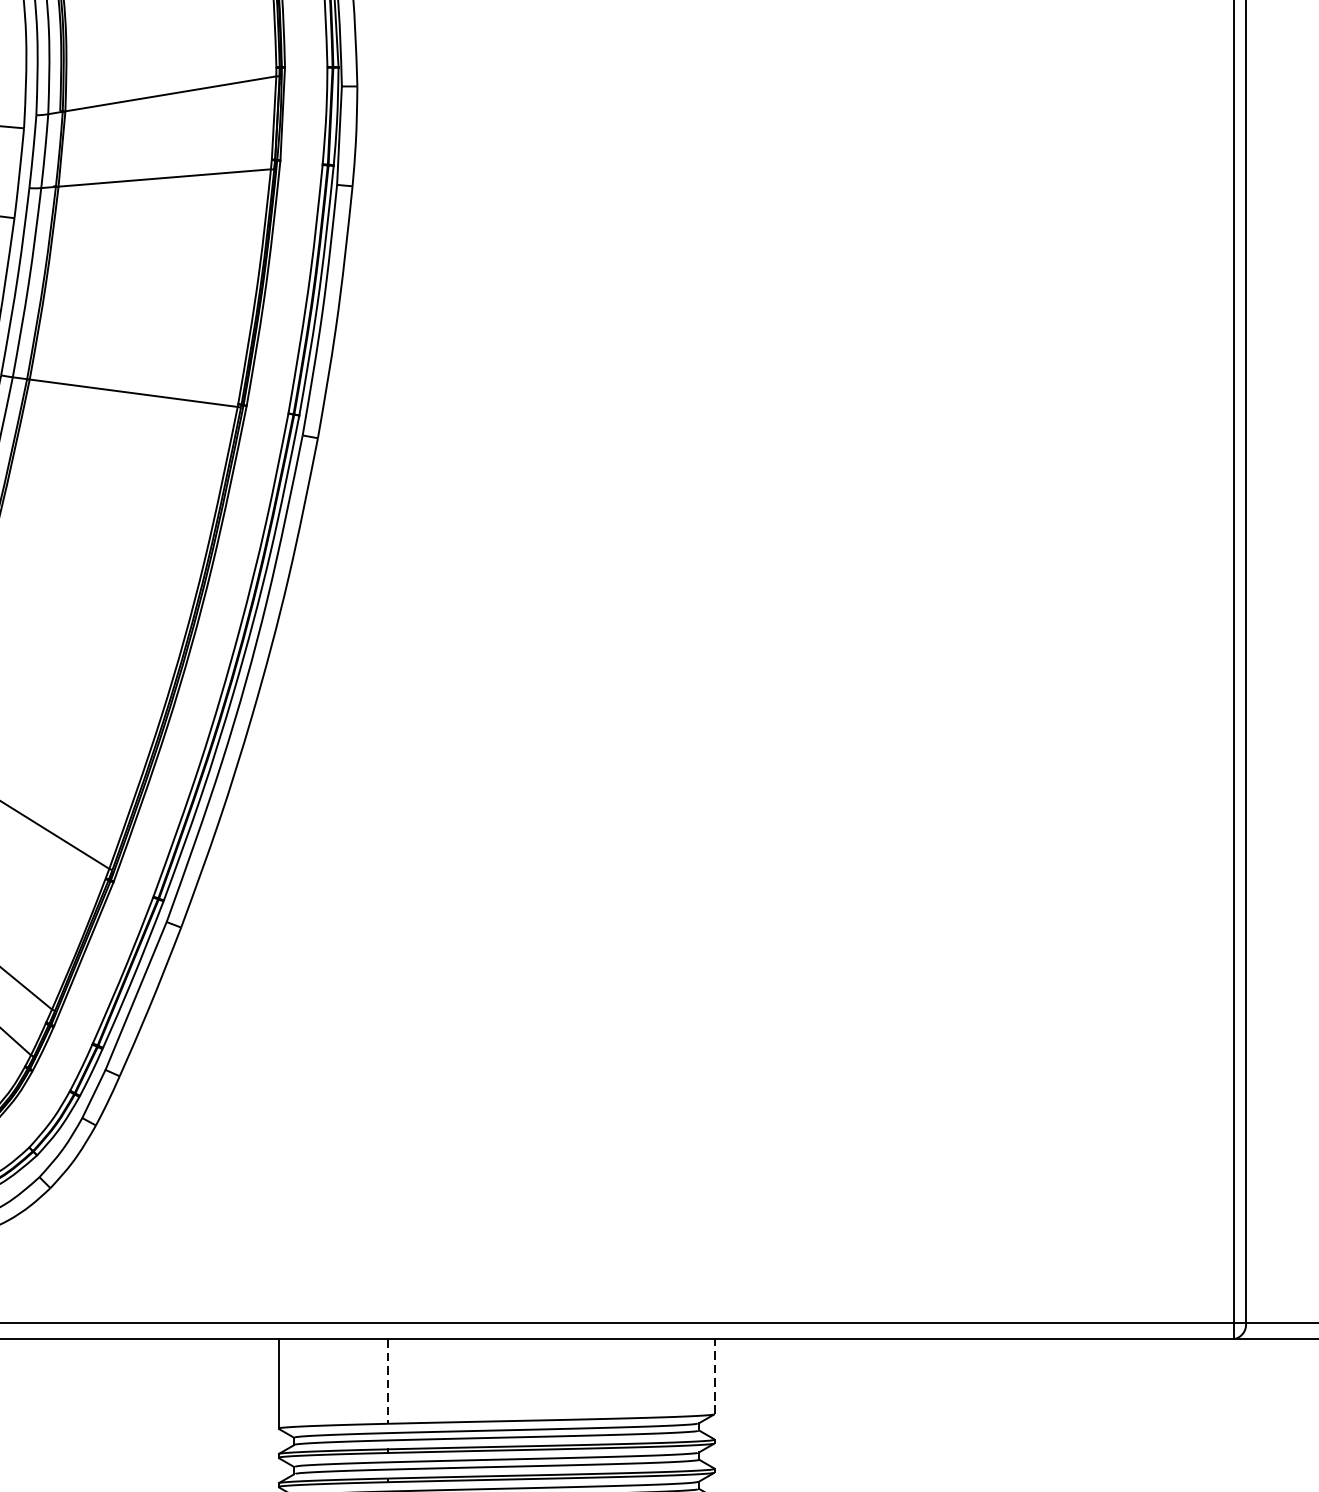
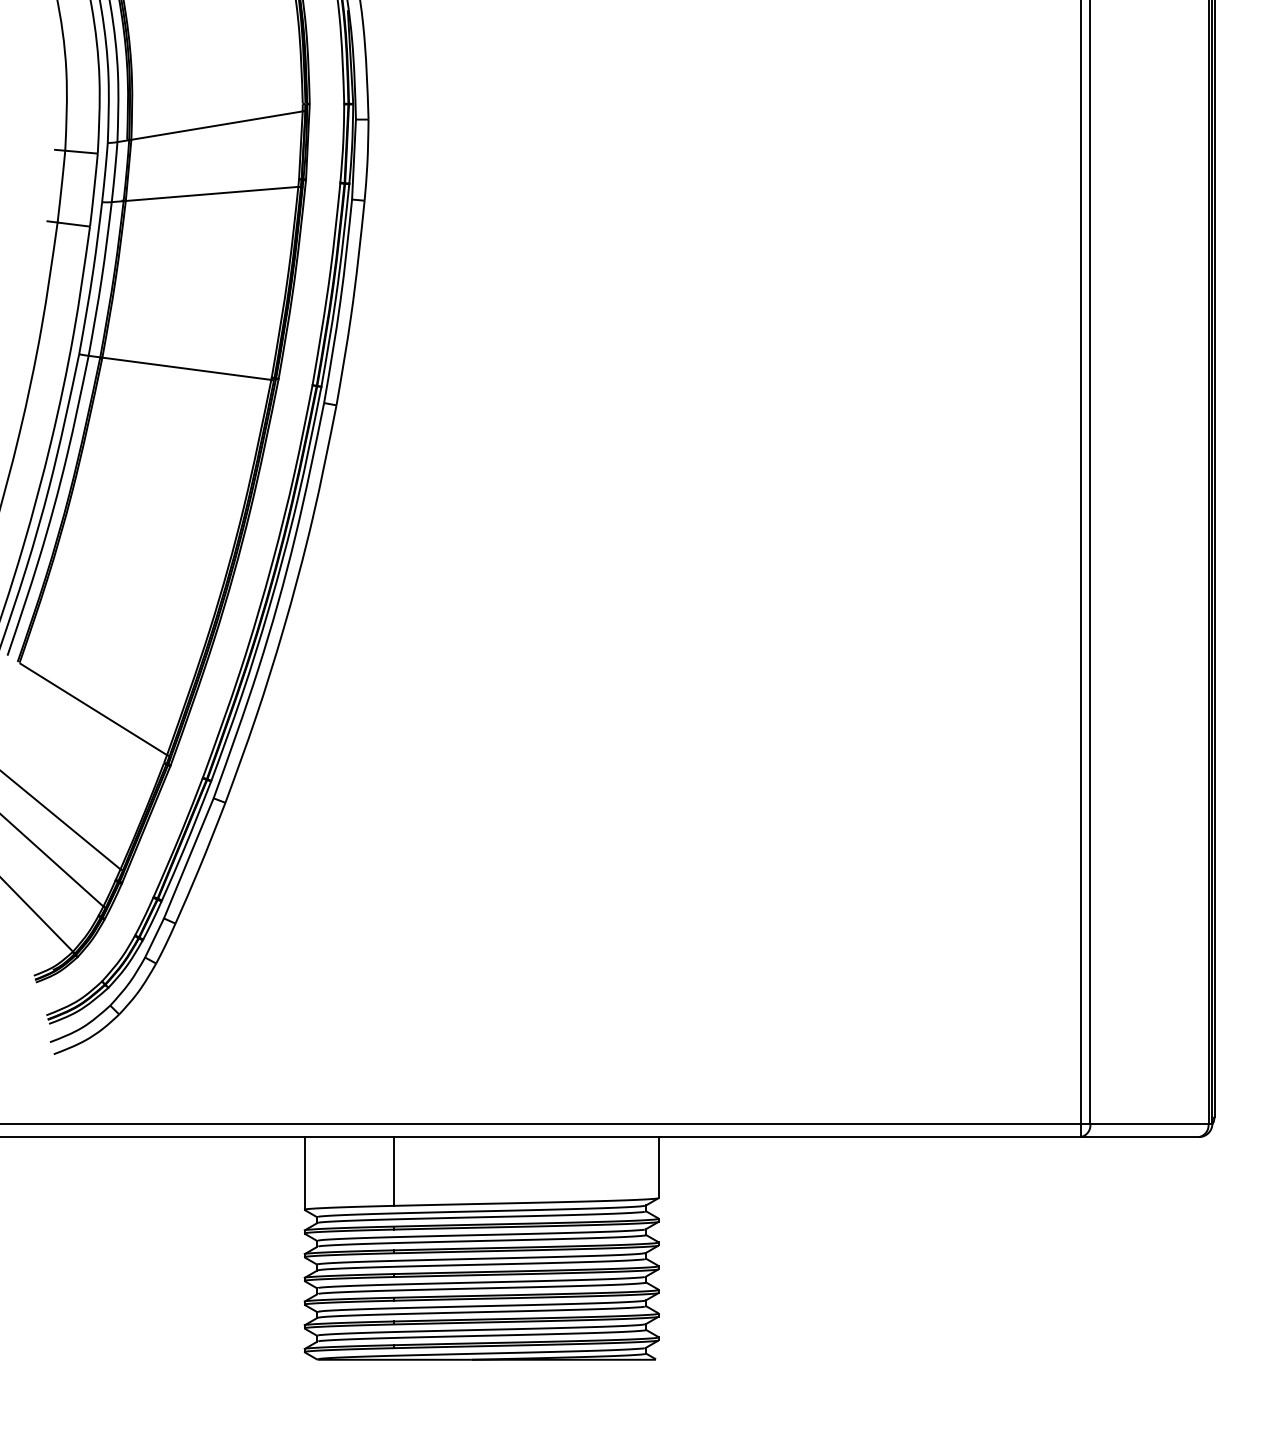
line: (714, 1376) -> (658, 1167), dashed -> solid
line: (388, 1381) -> (393, 1171), dashed -> solid

